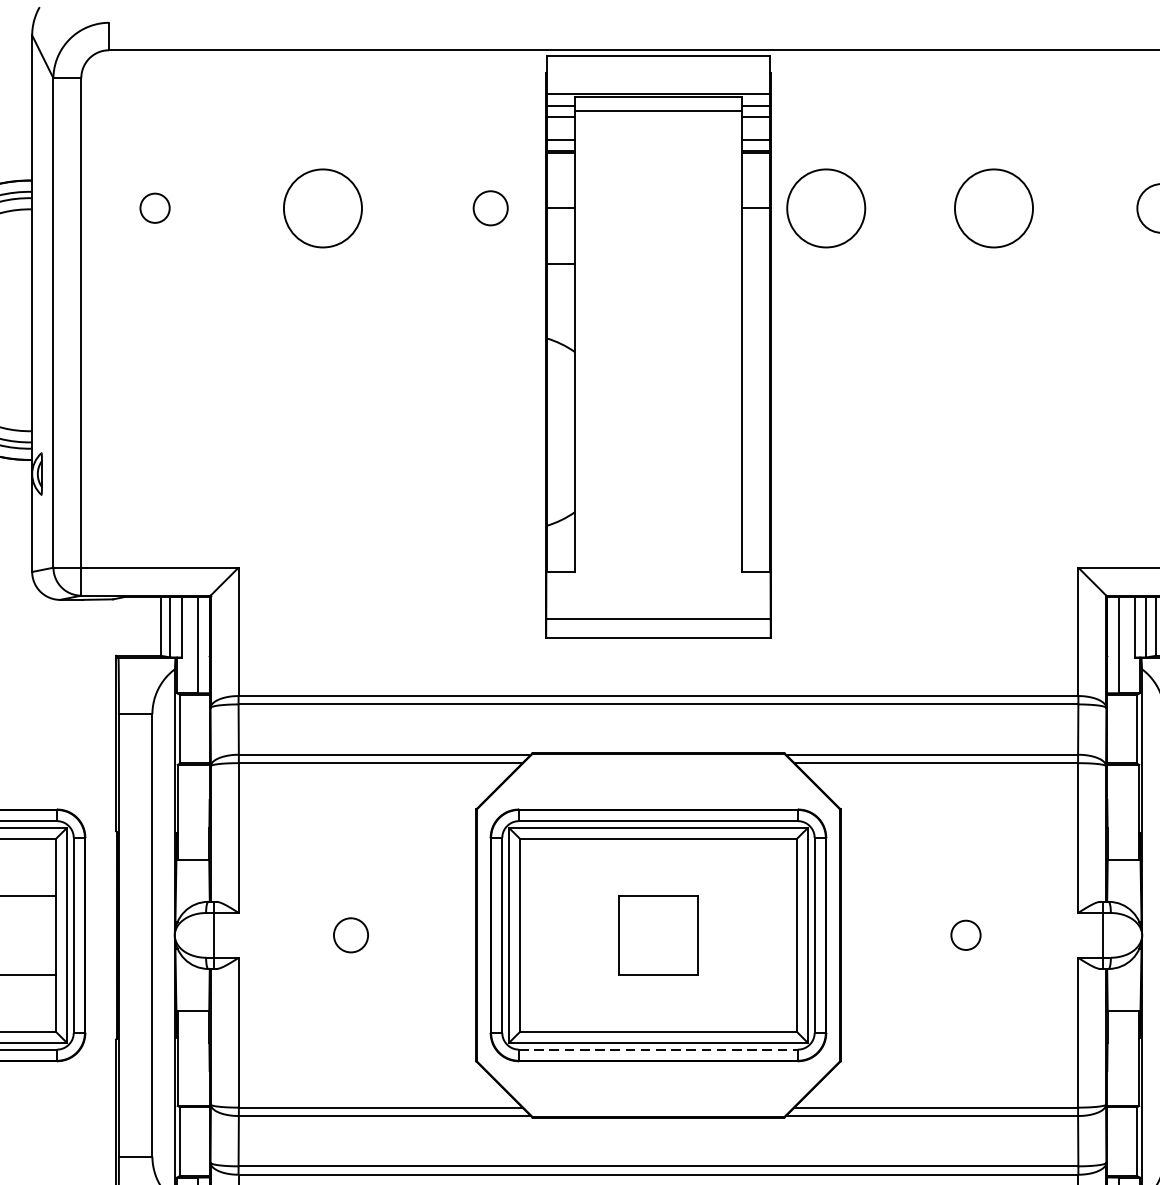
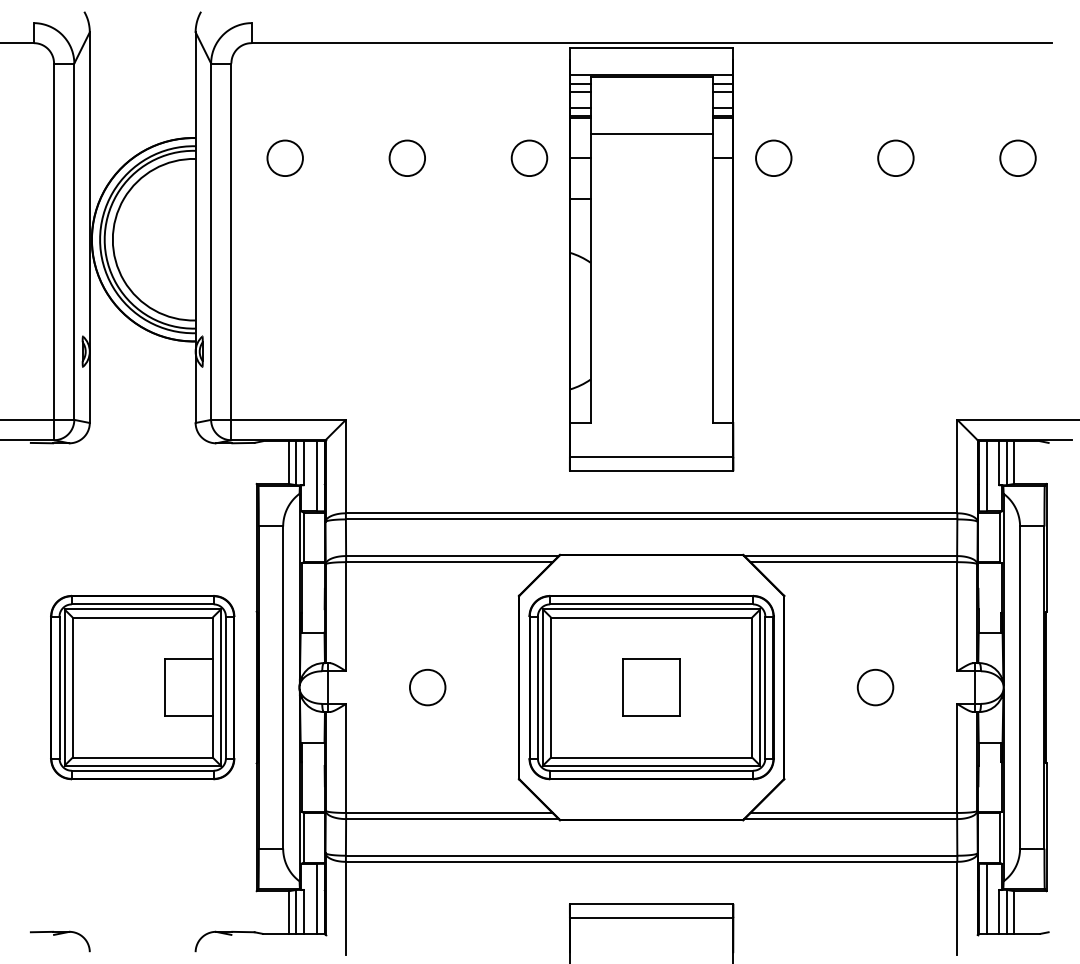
line: (658, 111) -> (651, 134), moved
circle: (154, 207) -> (284, 157), size x1.67
circle: (490, 207) -> (529, 157), size x1.43
circle: (323, 208) -> (407, 158), size x0.62
circle: (825, 208) -> (773, 158), size x0.62
circle: (993, 208) -> (895, 158), size x0.62
circle: (350, 935) -> (427, 687), size x1.43
circle: (965, 935) -> (875, 687), size x1.67
line: (659, 1049) -> (652, 770), dashed -> solid

